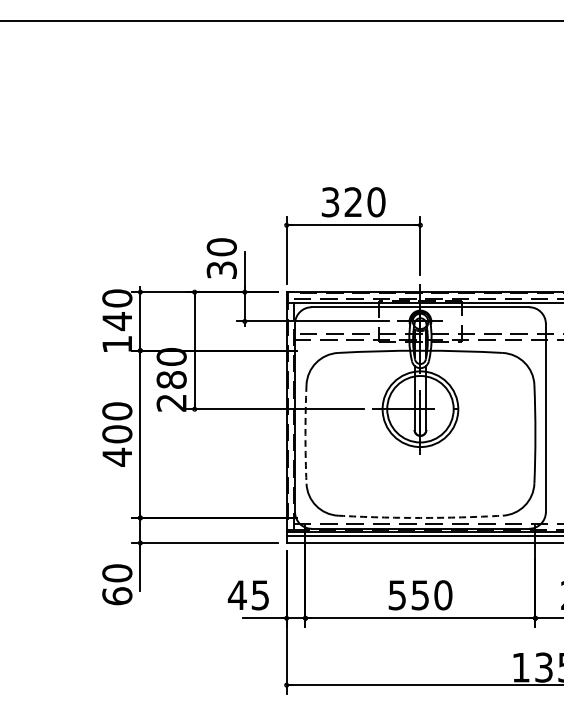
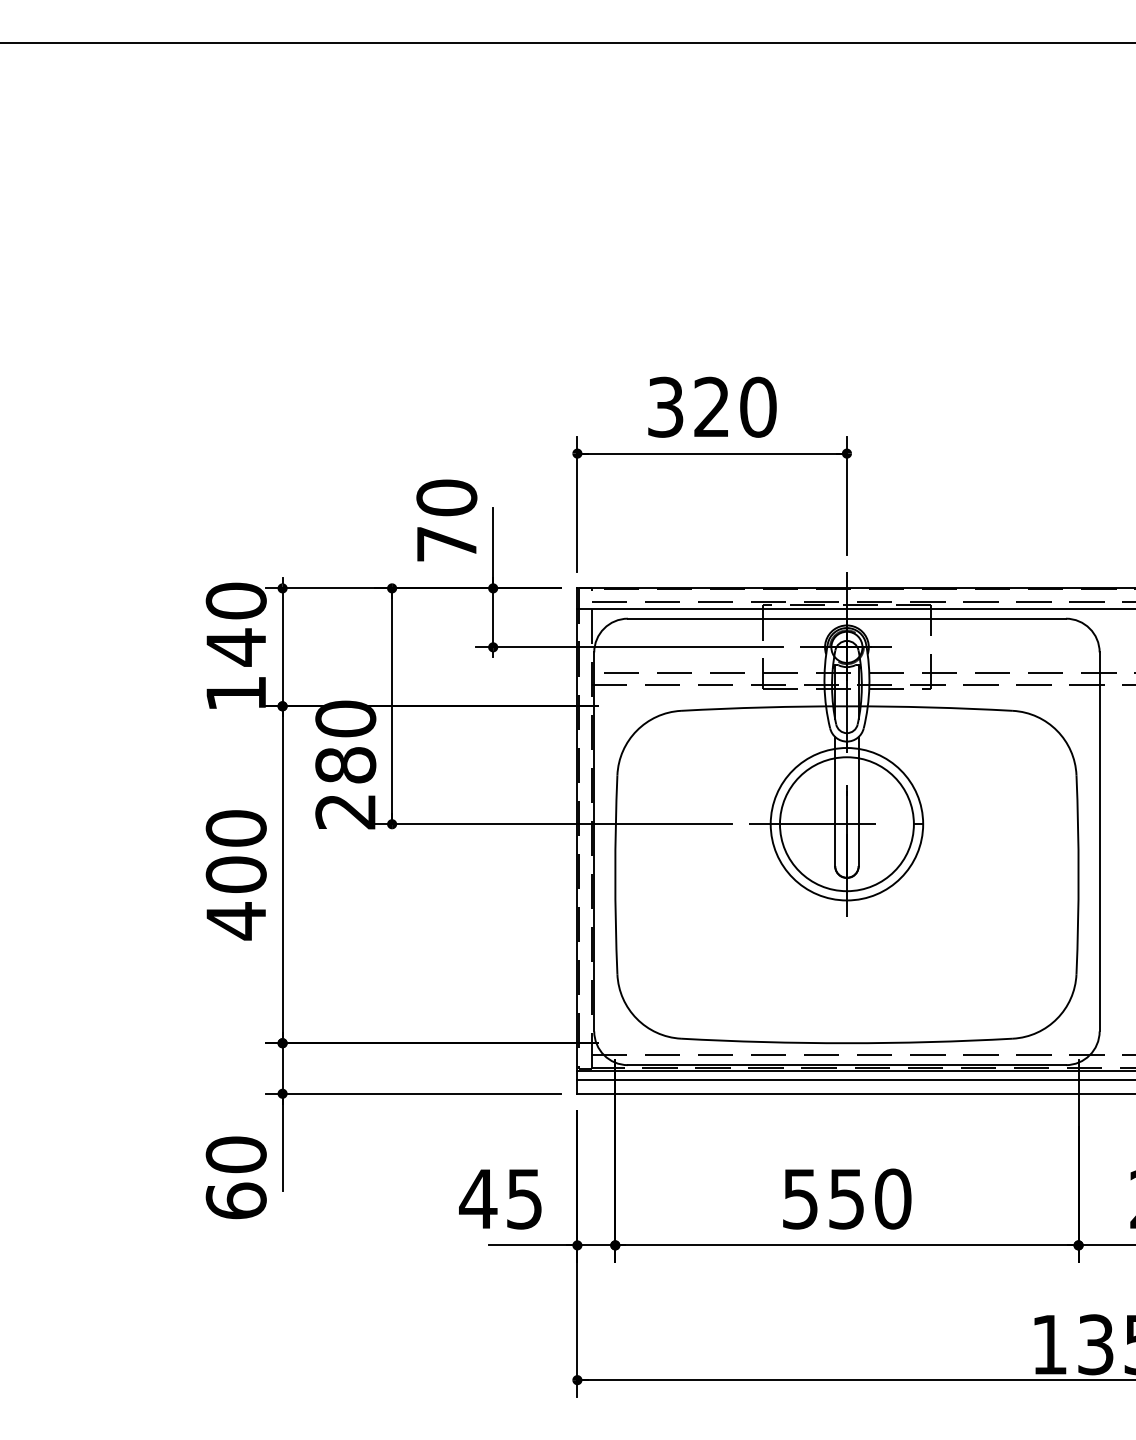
text: (221, 269) -> (446, 542), 30 -> 70
arc: (305, 434) -> (615, 875), dashed -> solid
arc: (420, 517) -> (847, 1042), dashed -> solid

